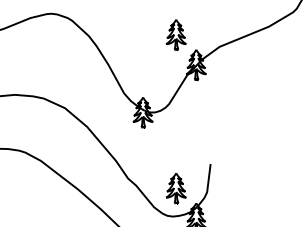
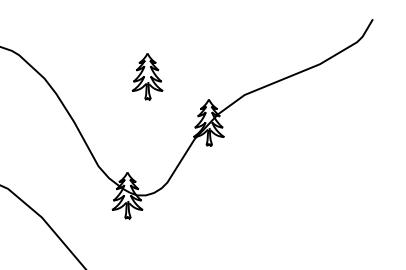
part: (175, 34) -> (146, 76), moved

